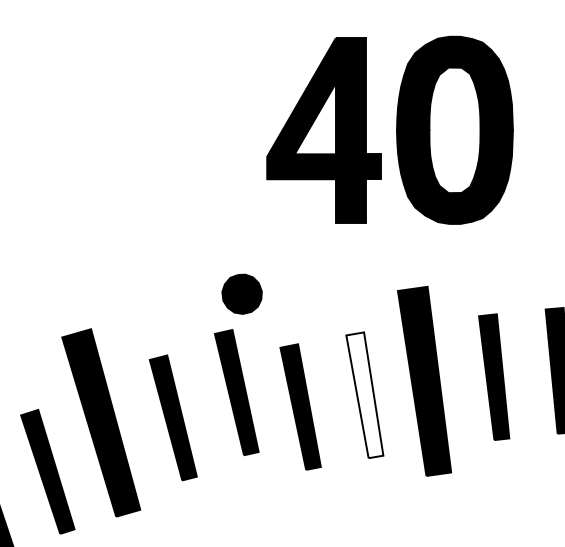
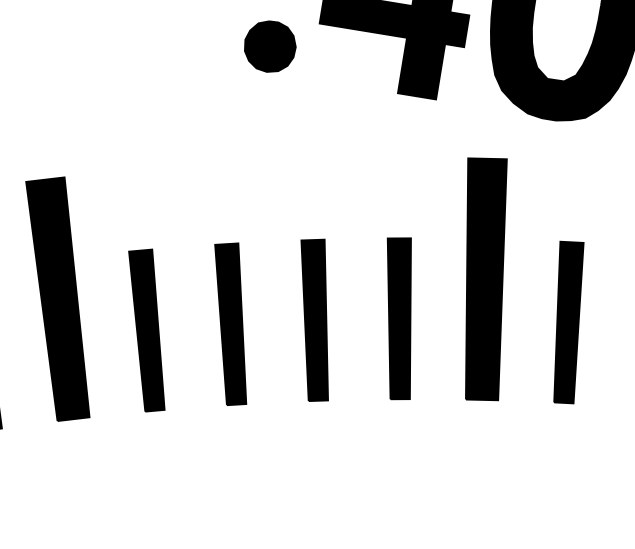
part: (241, 293) -> (269, 45), moved
part: (424, 380) -> (483, 277), moved
part: (236, 392) -> (230, 323), moved
fill: (364, 395) -> (398, 318), added
part: (172, 417) -> (145, 329), moved

